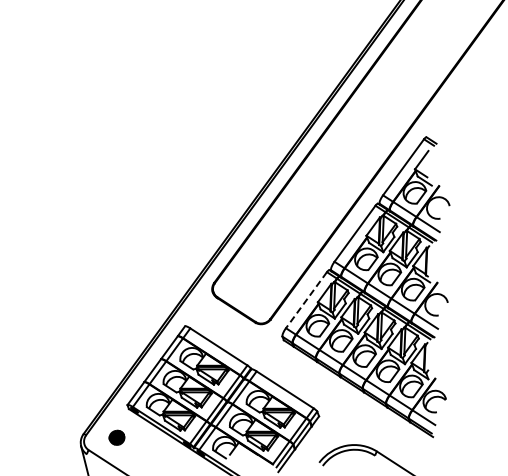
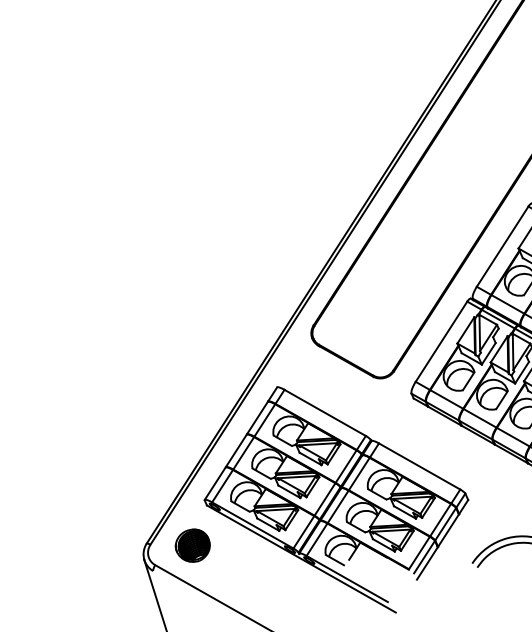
line: (306, 300) -> (441, 342), dashed -> solid
part: (116, 437) -> (192, 545), size x1.67

